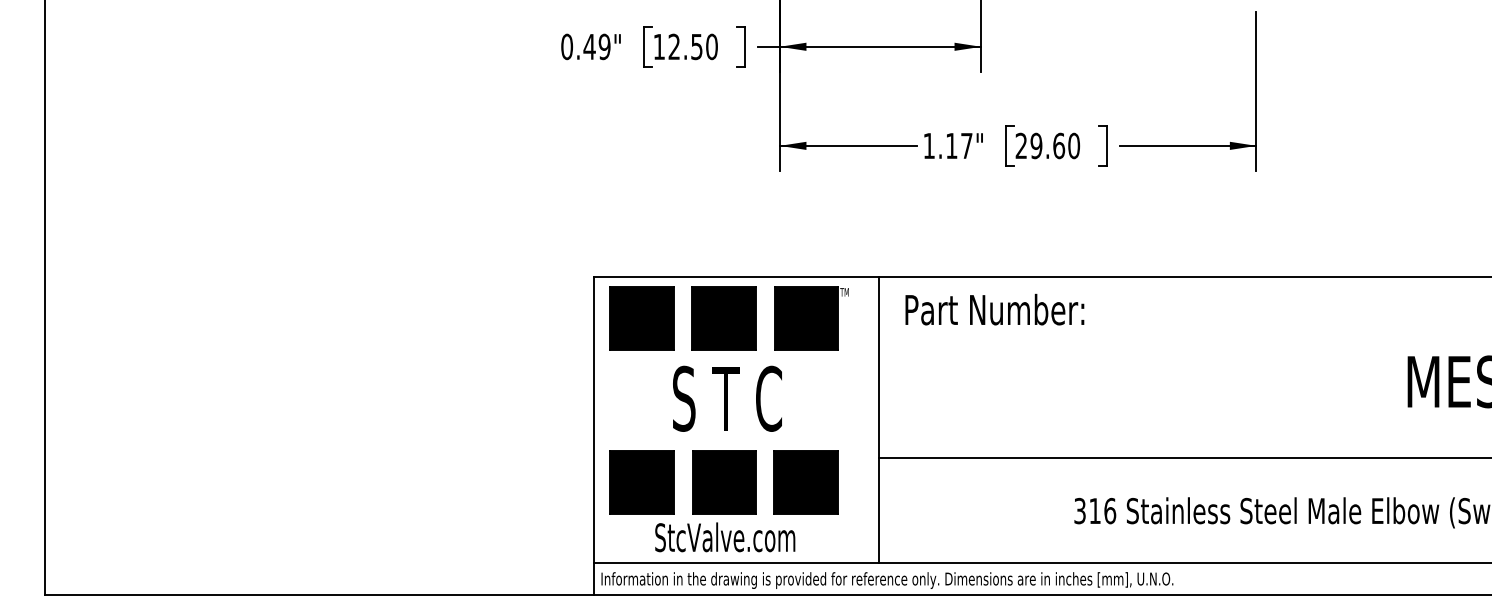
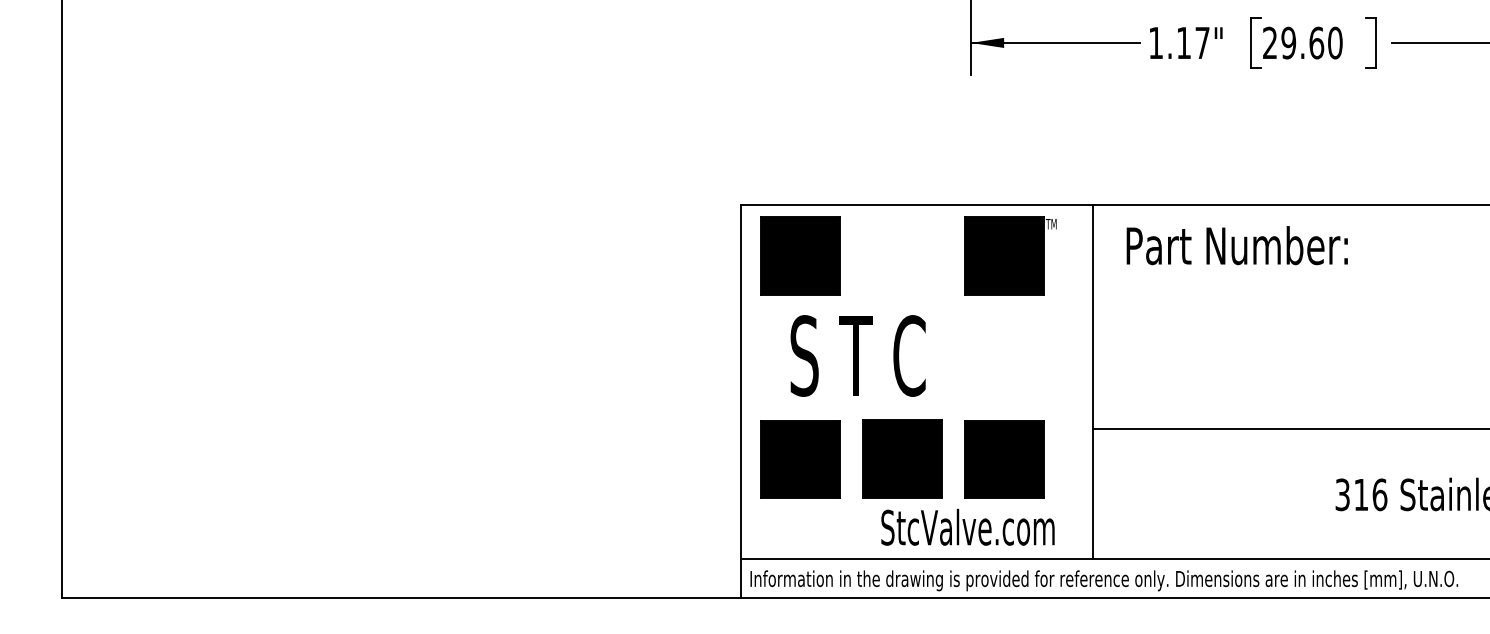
part: (723, 318) -> (901, 256), removed
text: (727, 398) -> (858, 355), moved
text: (725, 537) -> (968, 527), moved

